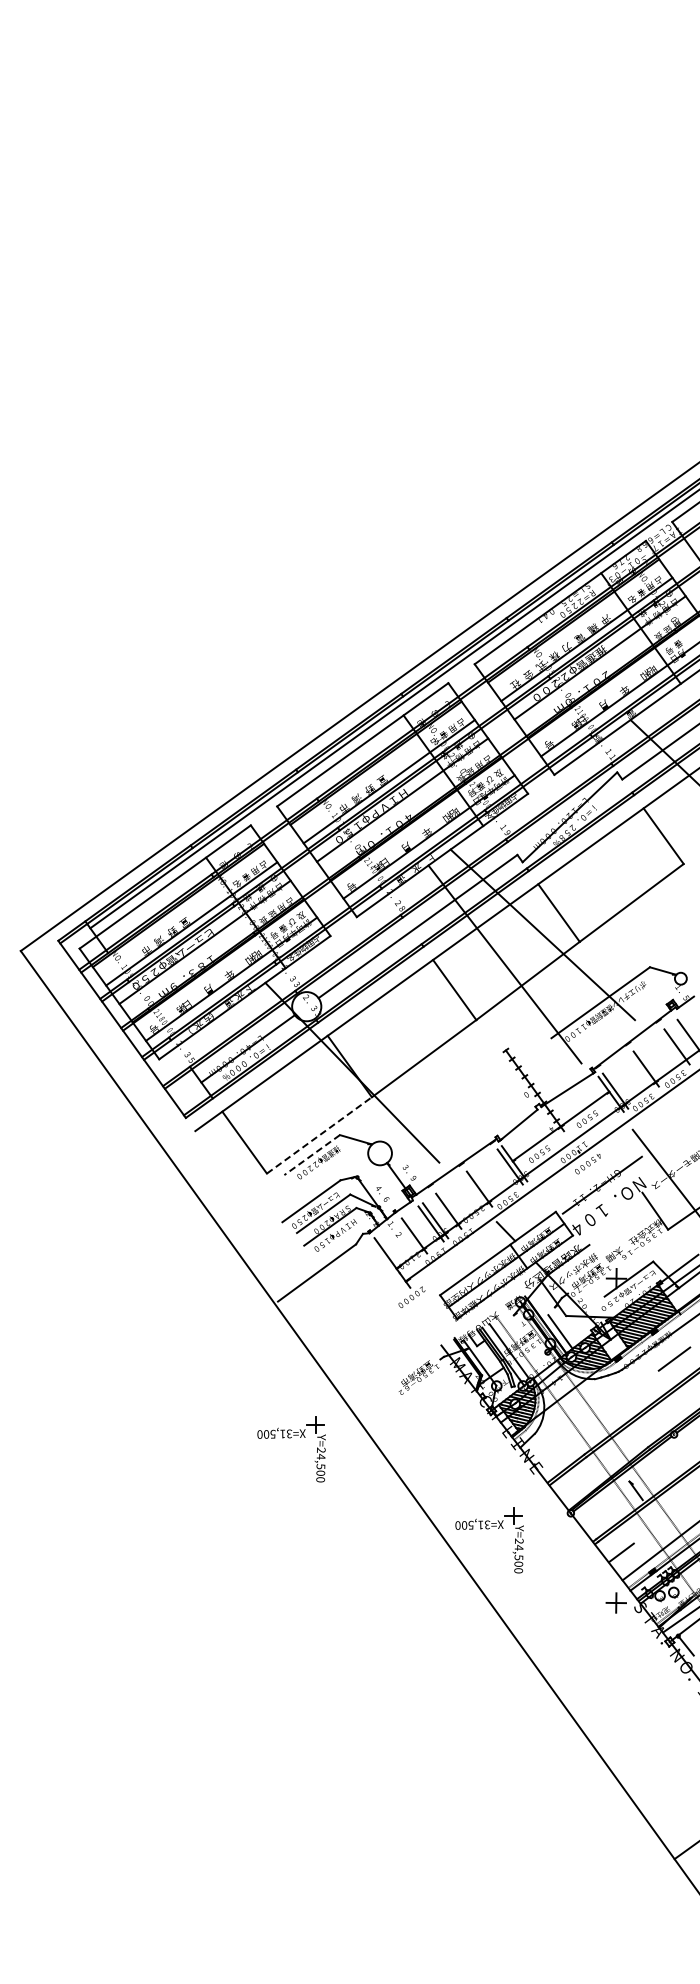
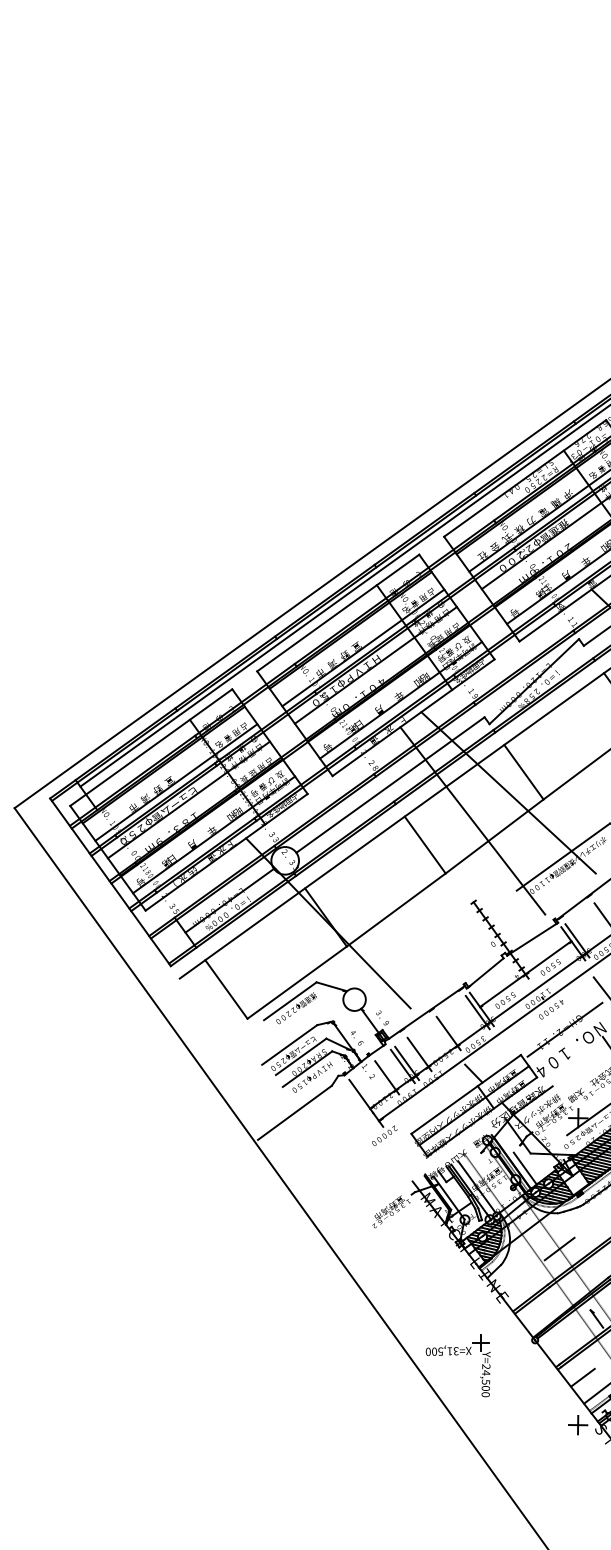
line: (319, 1135) -> (297, 982), dashed -> solid
line: (311, 1155) -> (289, 1001), dashed -> solid
line: (596, 1416) -> (559, 1248), added
part: (290, 1438) -> (269, 1269), removed

